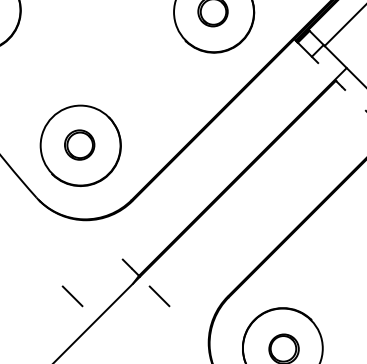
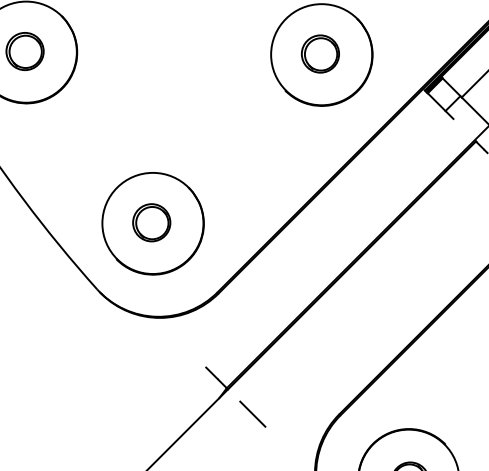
line: (72, 295) -> (142, 413), removed

